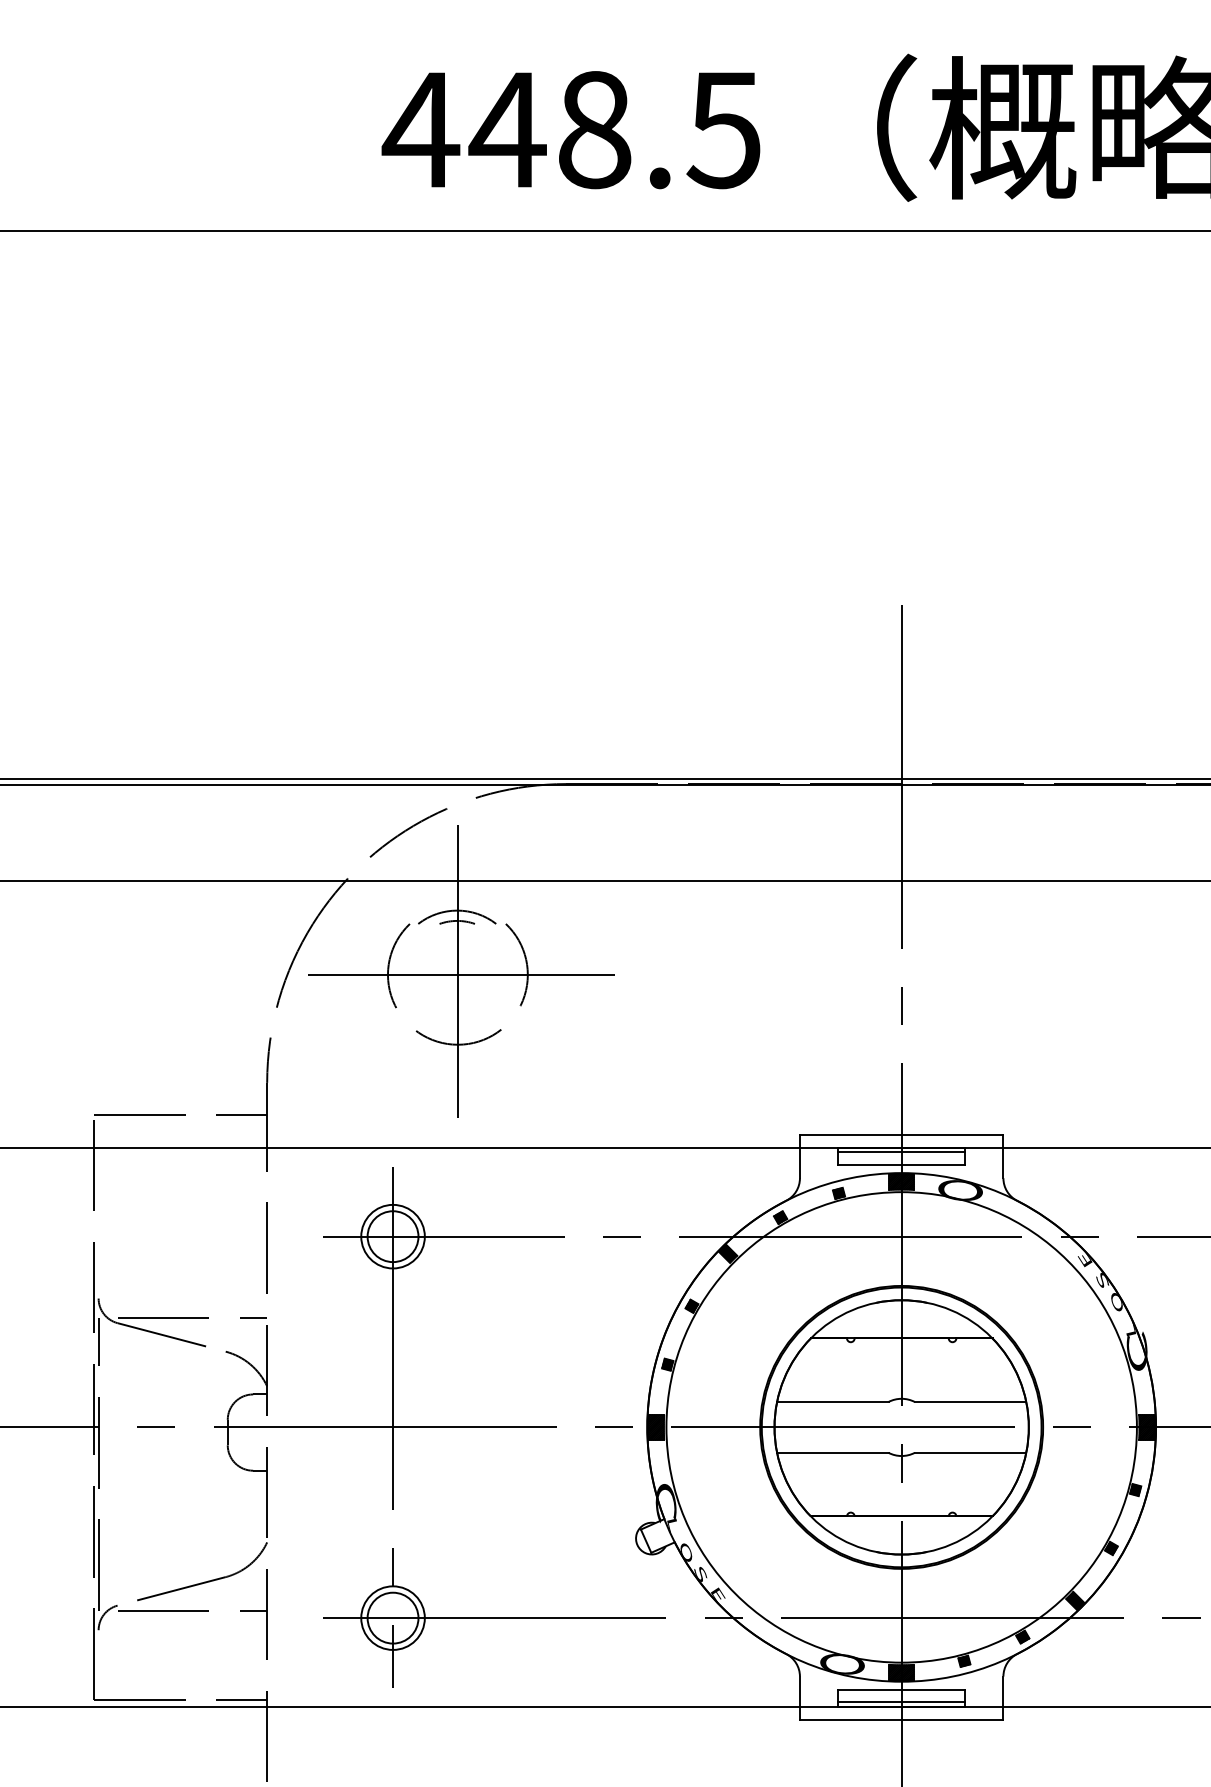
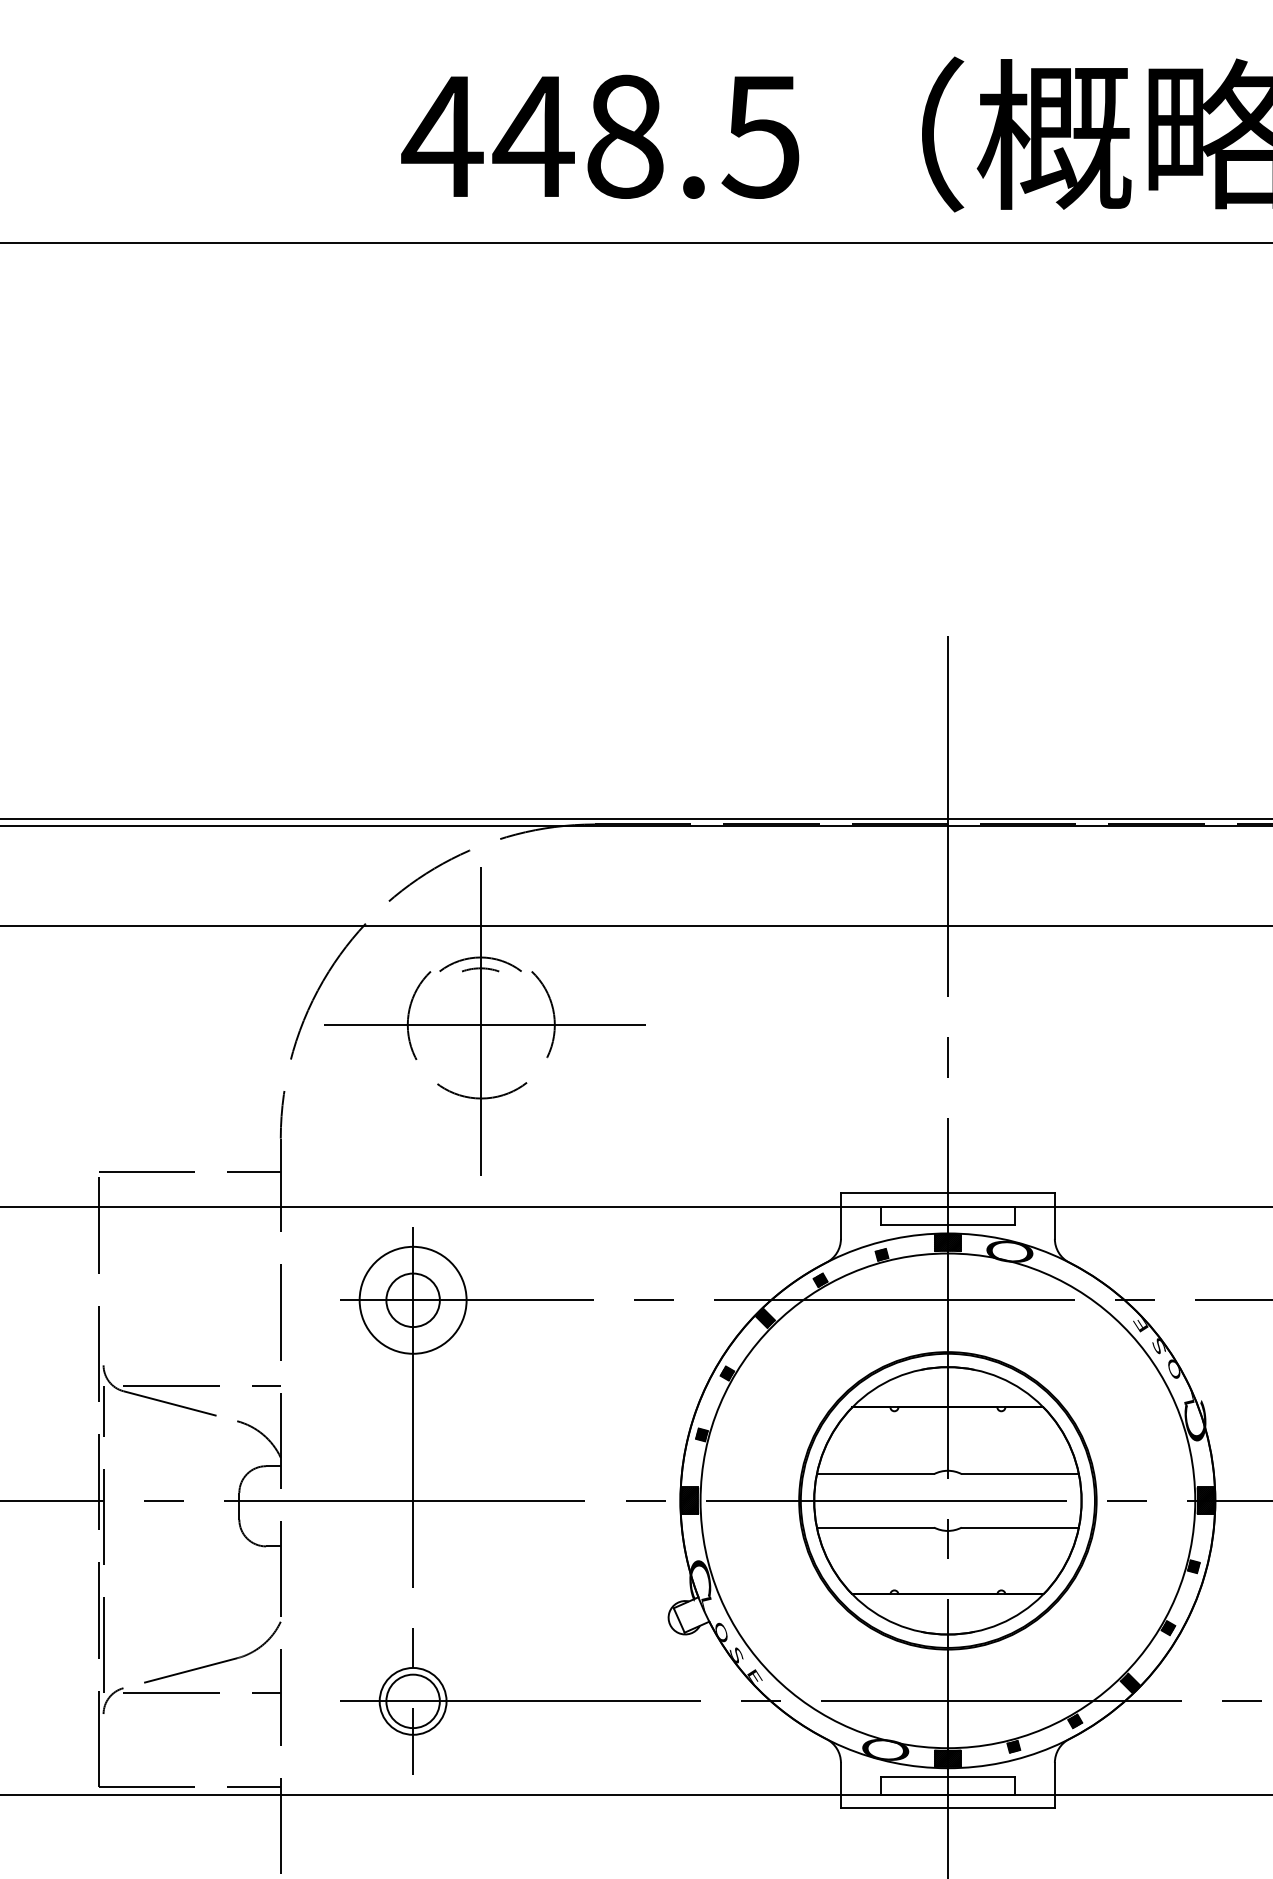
line: (901, 1152) -> (947, 1211), removed
circle: (392, 1236) -> (412, 1300), size x1.6
line: (901, 1702) -> (947, 1790), removed

